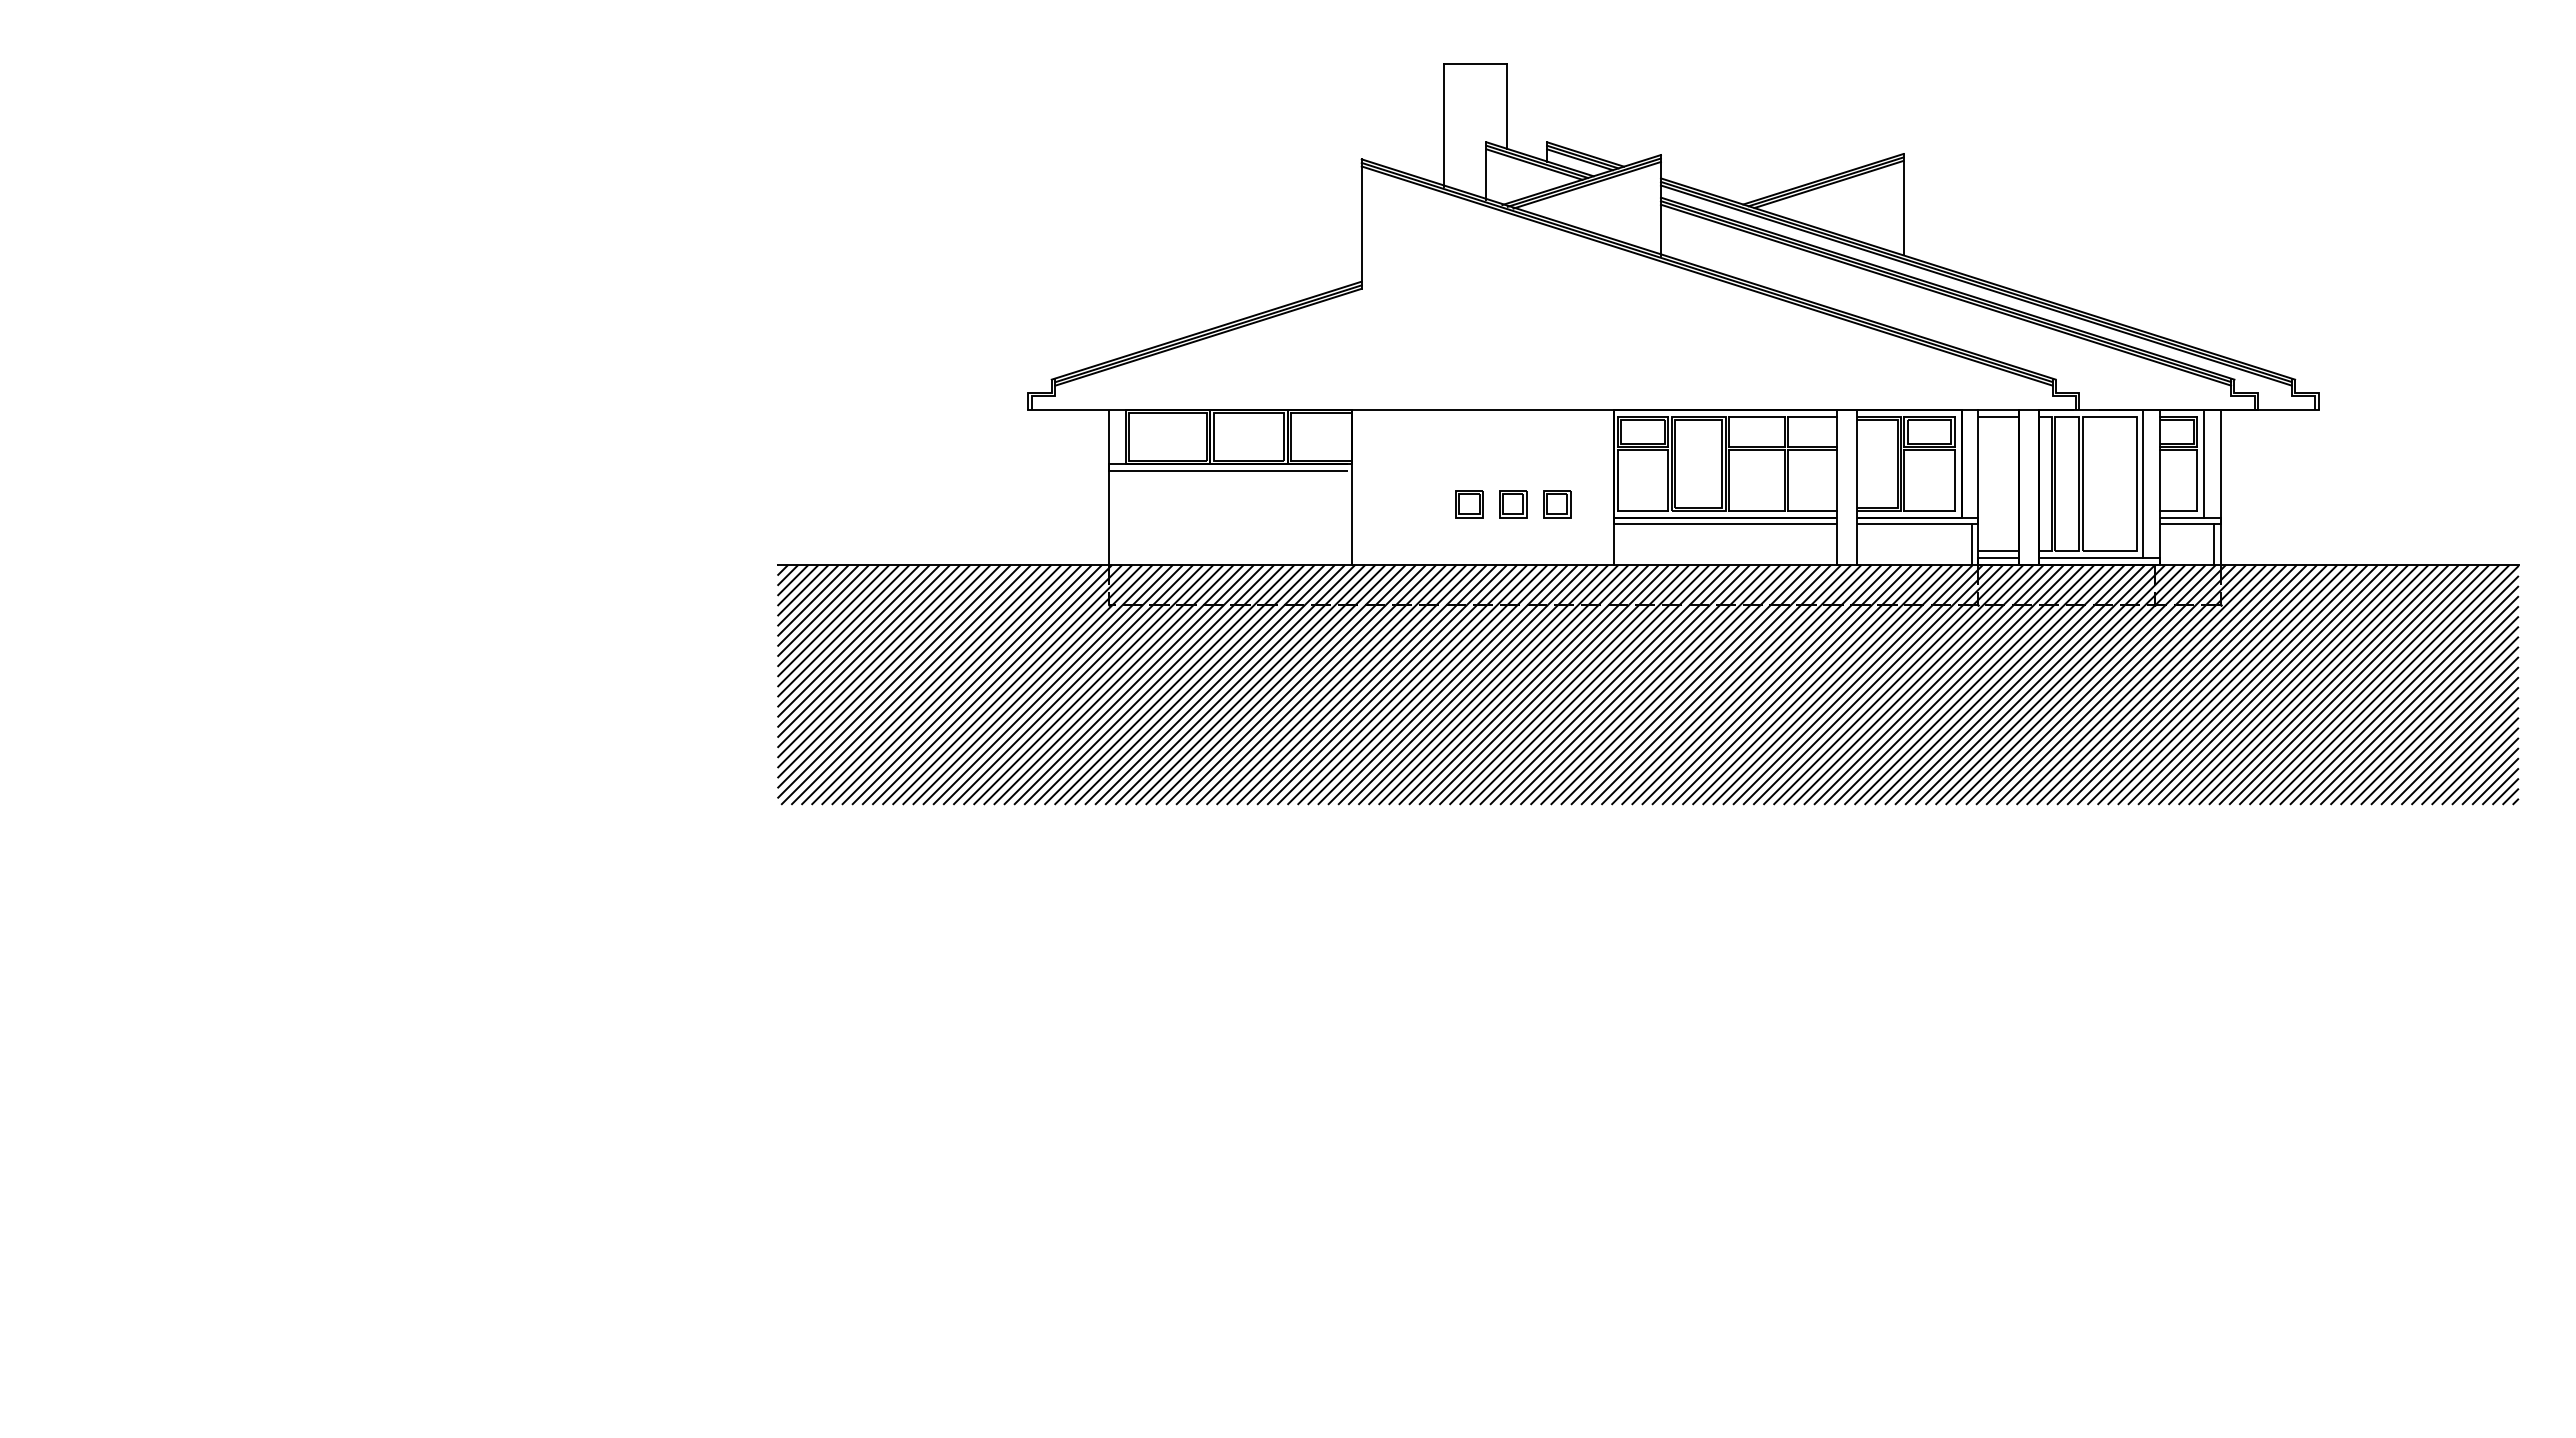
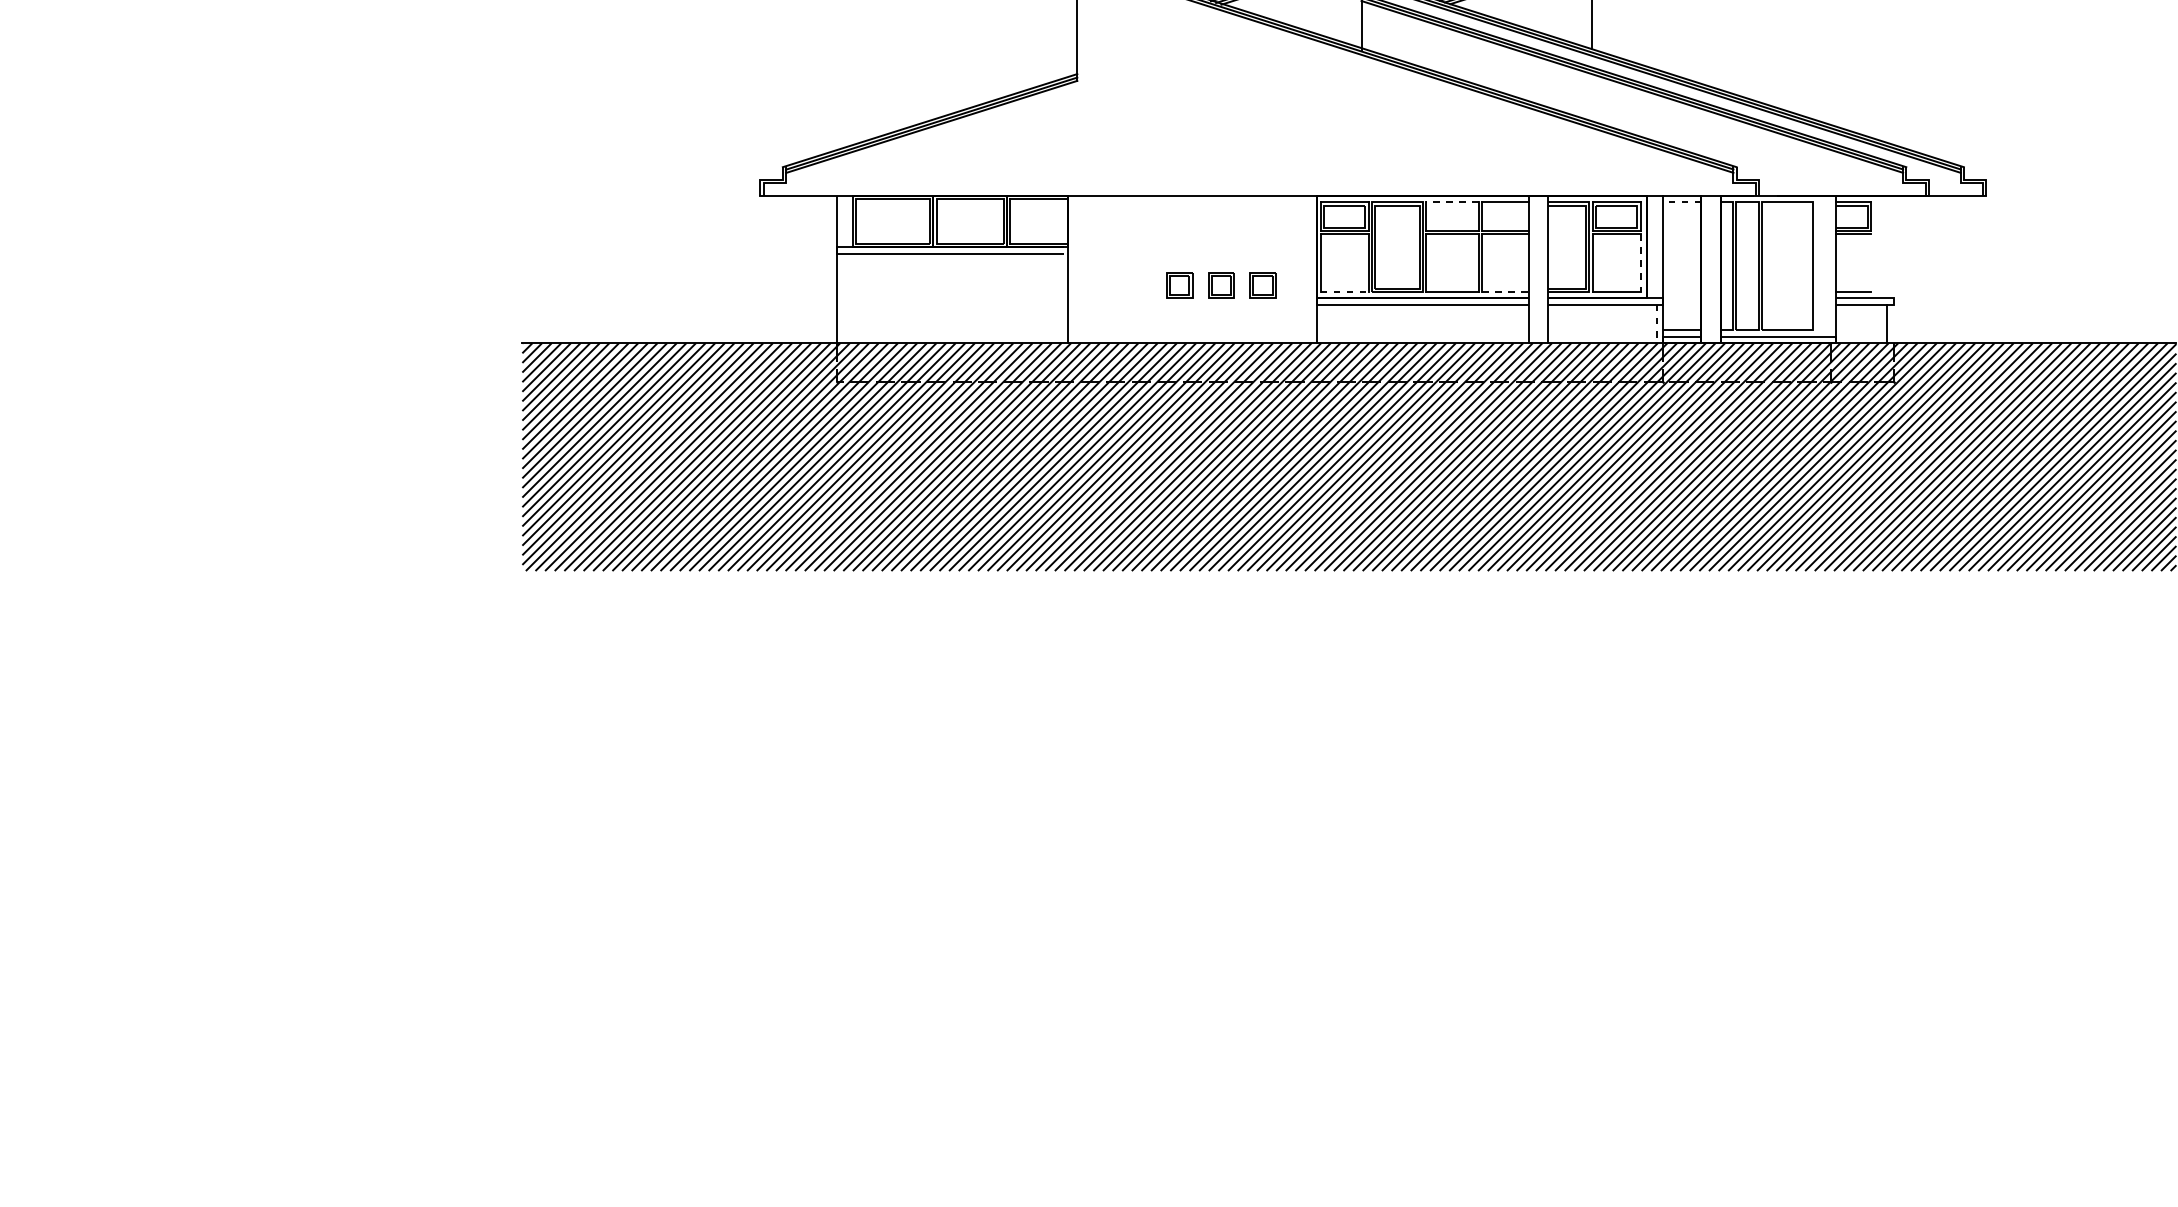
line: (1756, 416) -> (1452, 202), solid -> dashed
line: (1998, 416) -> (1682, 202), solid -> dashed
line: (2204, 463) -> (1877, 246), removed
line: (2197, 480) -> (1871, 262), removed
line: (1954, 481) -> (1640, 263), solid -> dashed
line: (2143, 483) -> (1819, 265), removed
line: (2220, 486) -> (1893, 268), removed
line: (1643, 511) -> (1344, 292), solid -> dashed
line: (1812, 511) -> (1505, 292), solid -> dashed
line: (1971, 545) -> (1656, 324), solid -> dashed

